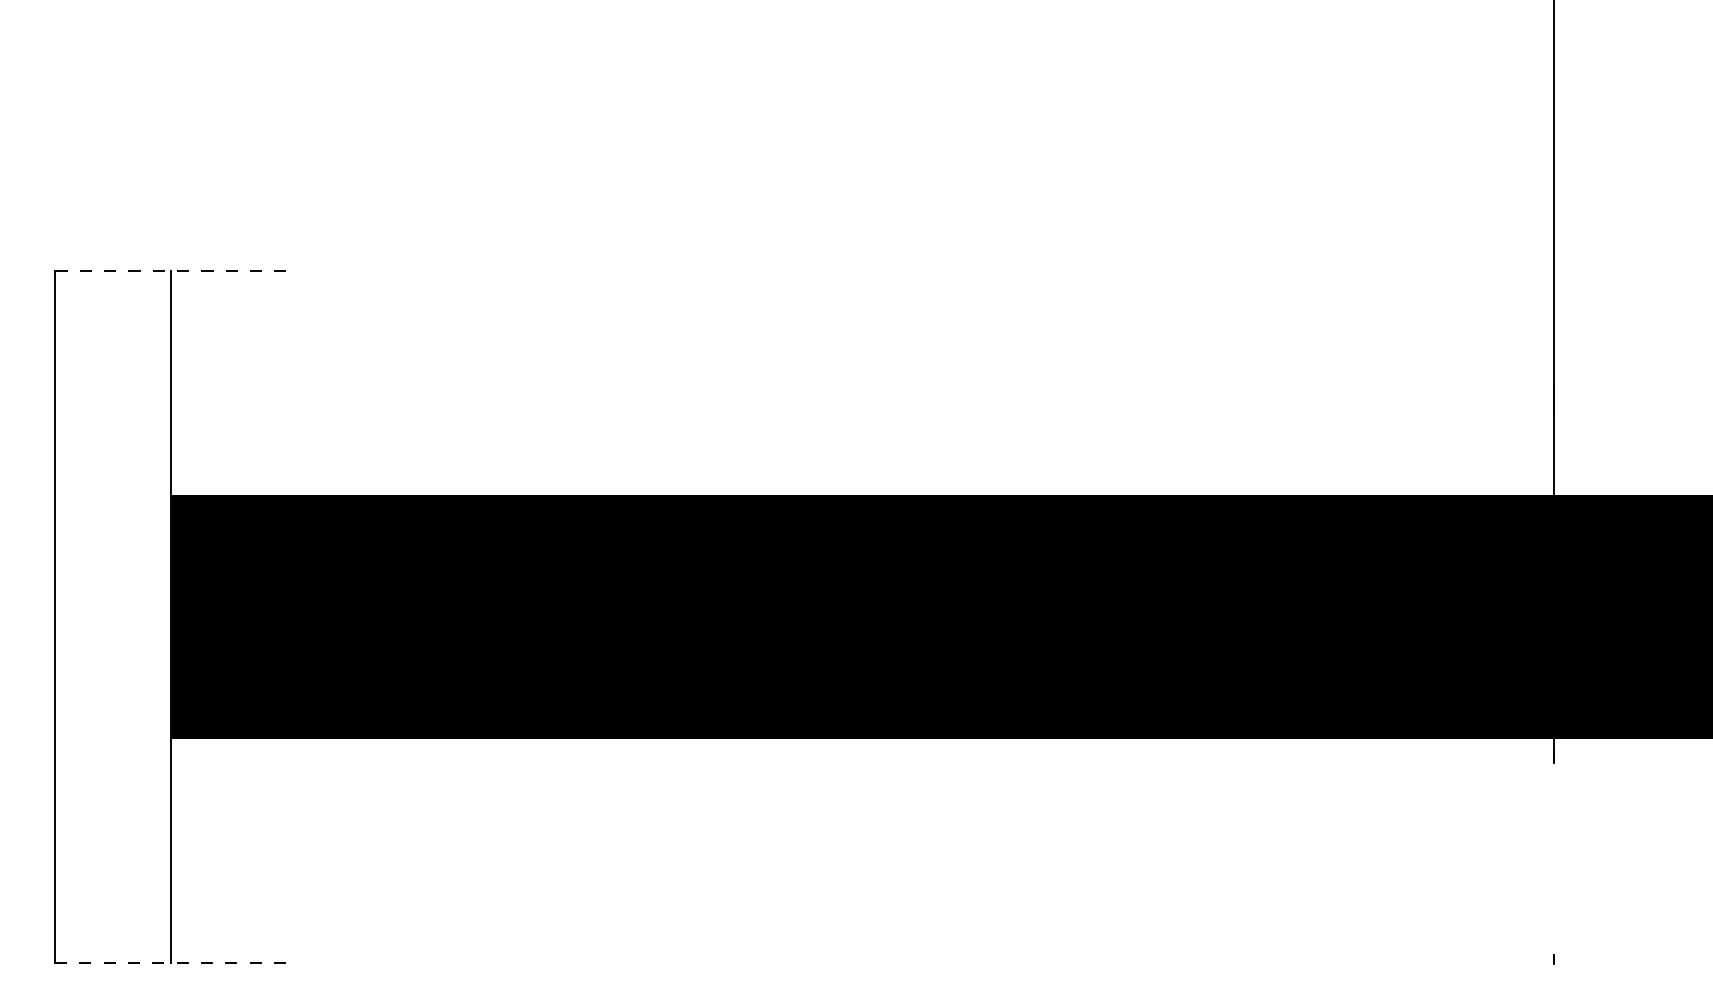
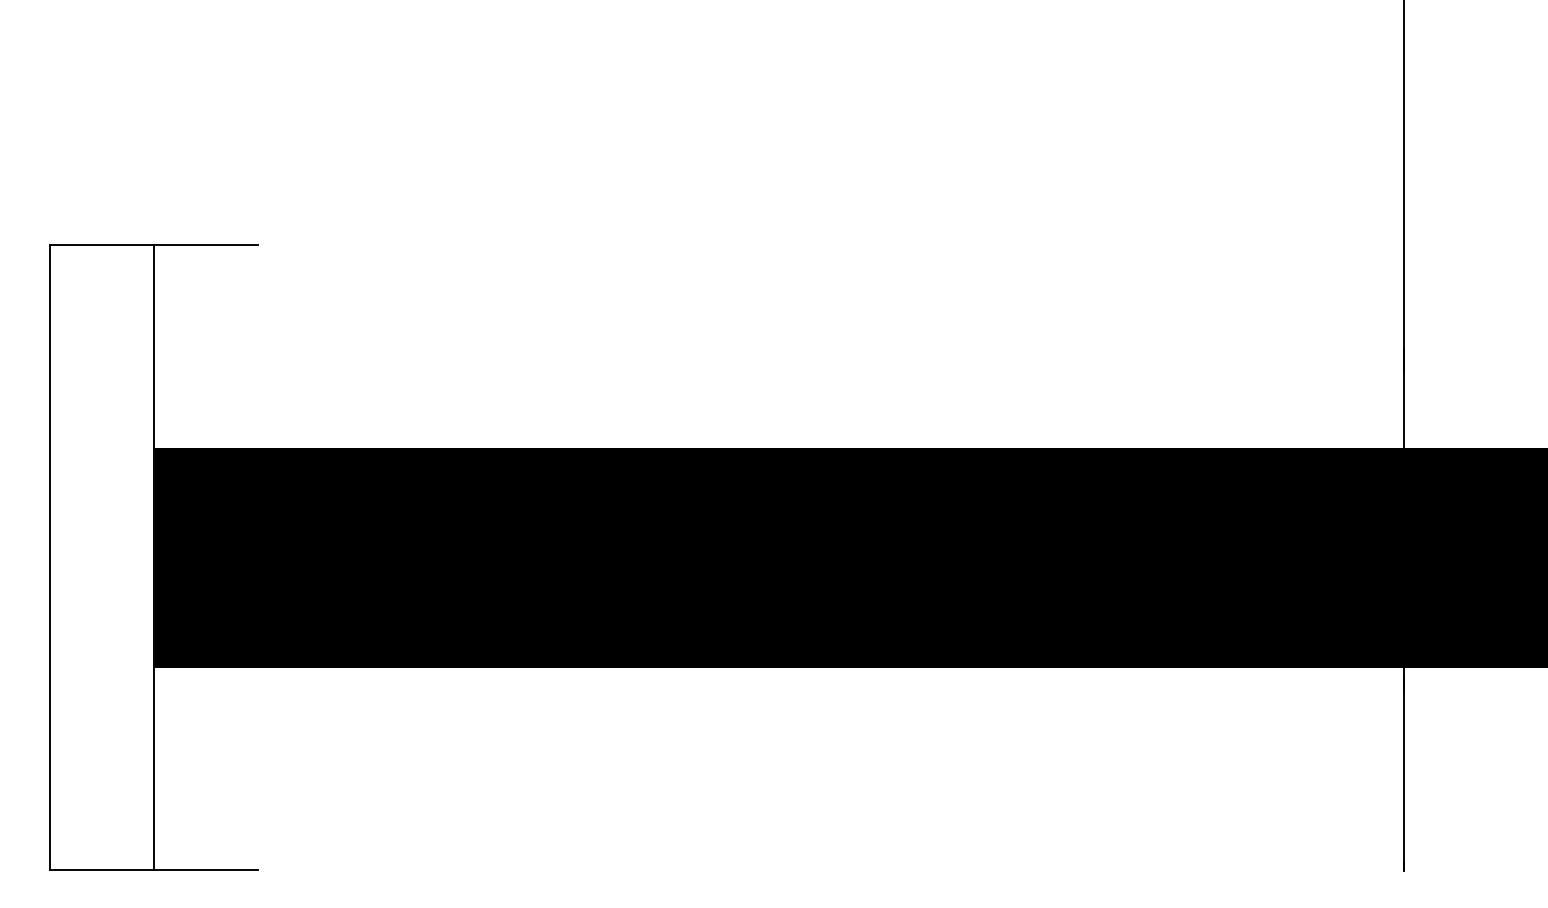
line: (171, 270) -> (154, 244), dashed -> solid
line: (1554, 859) -> (1404, 776), added
line: (169, 963) -> (153, 870), dashed -> solid

